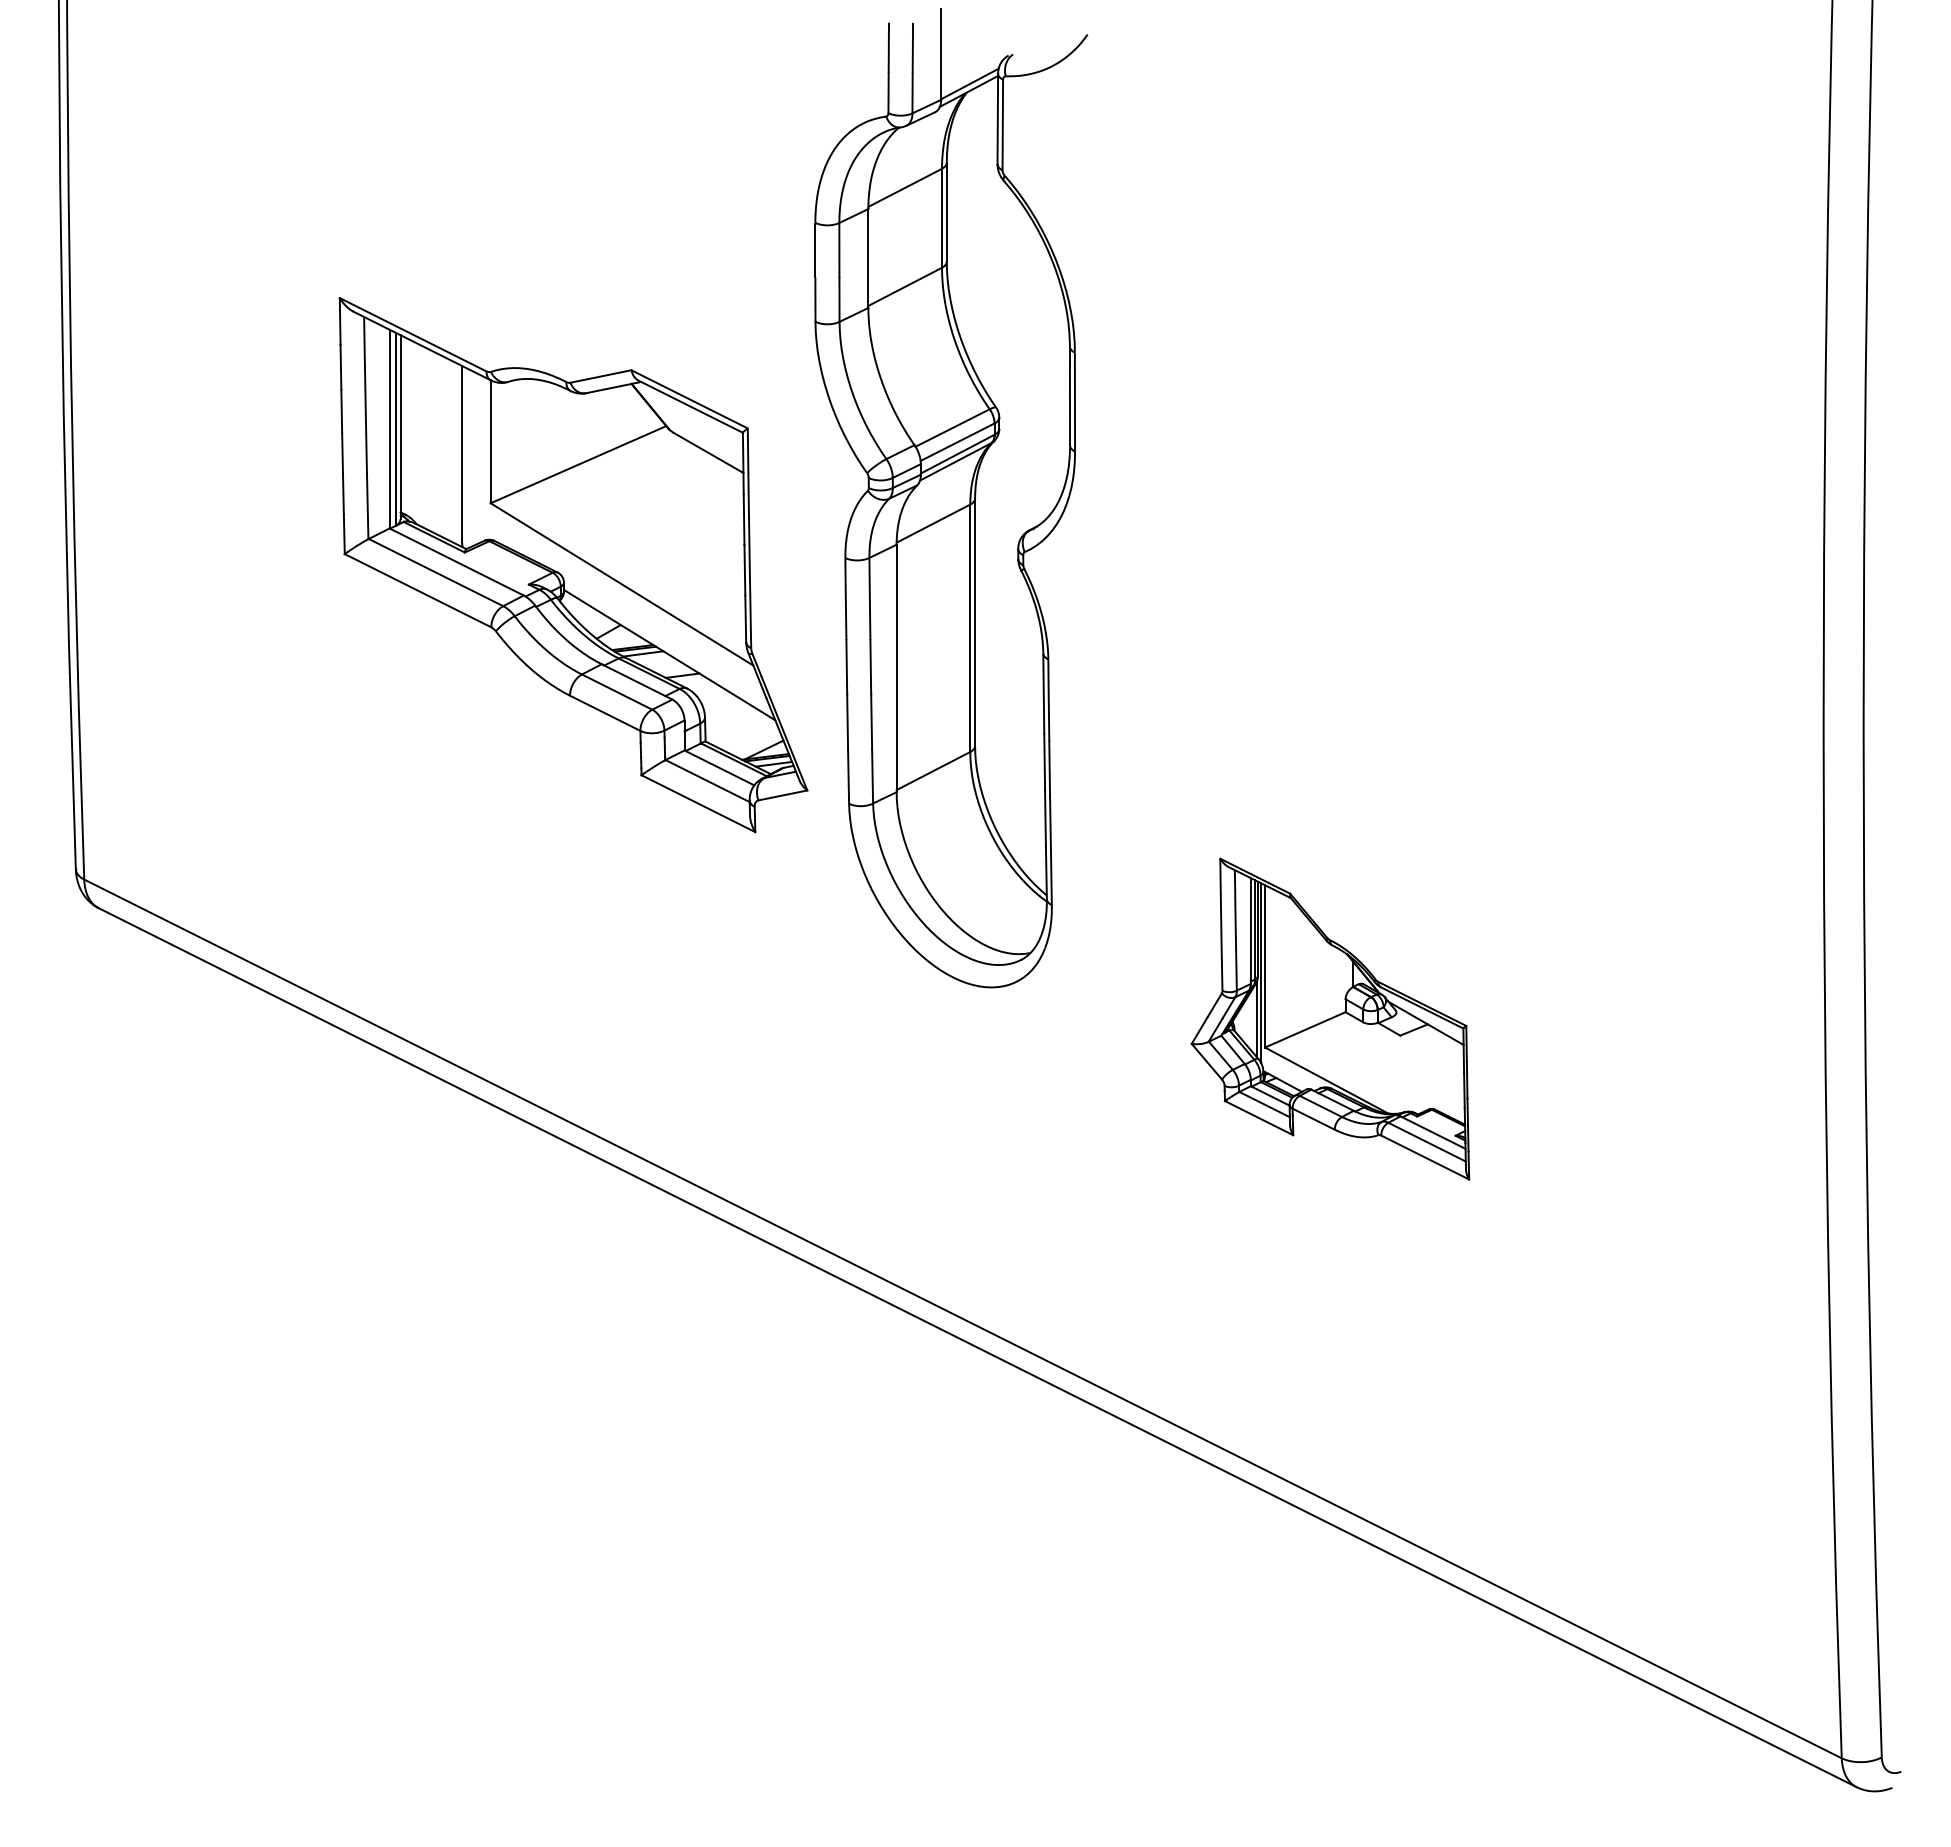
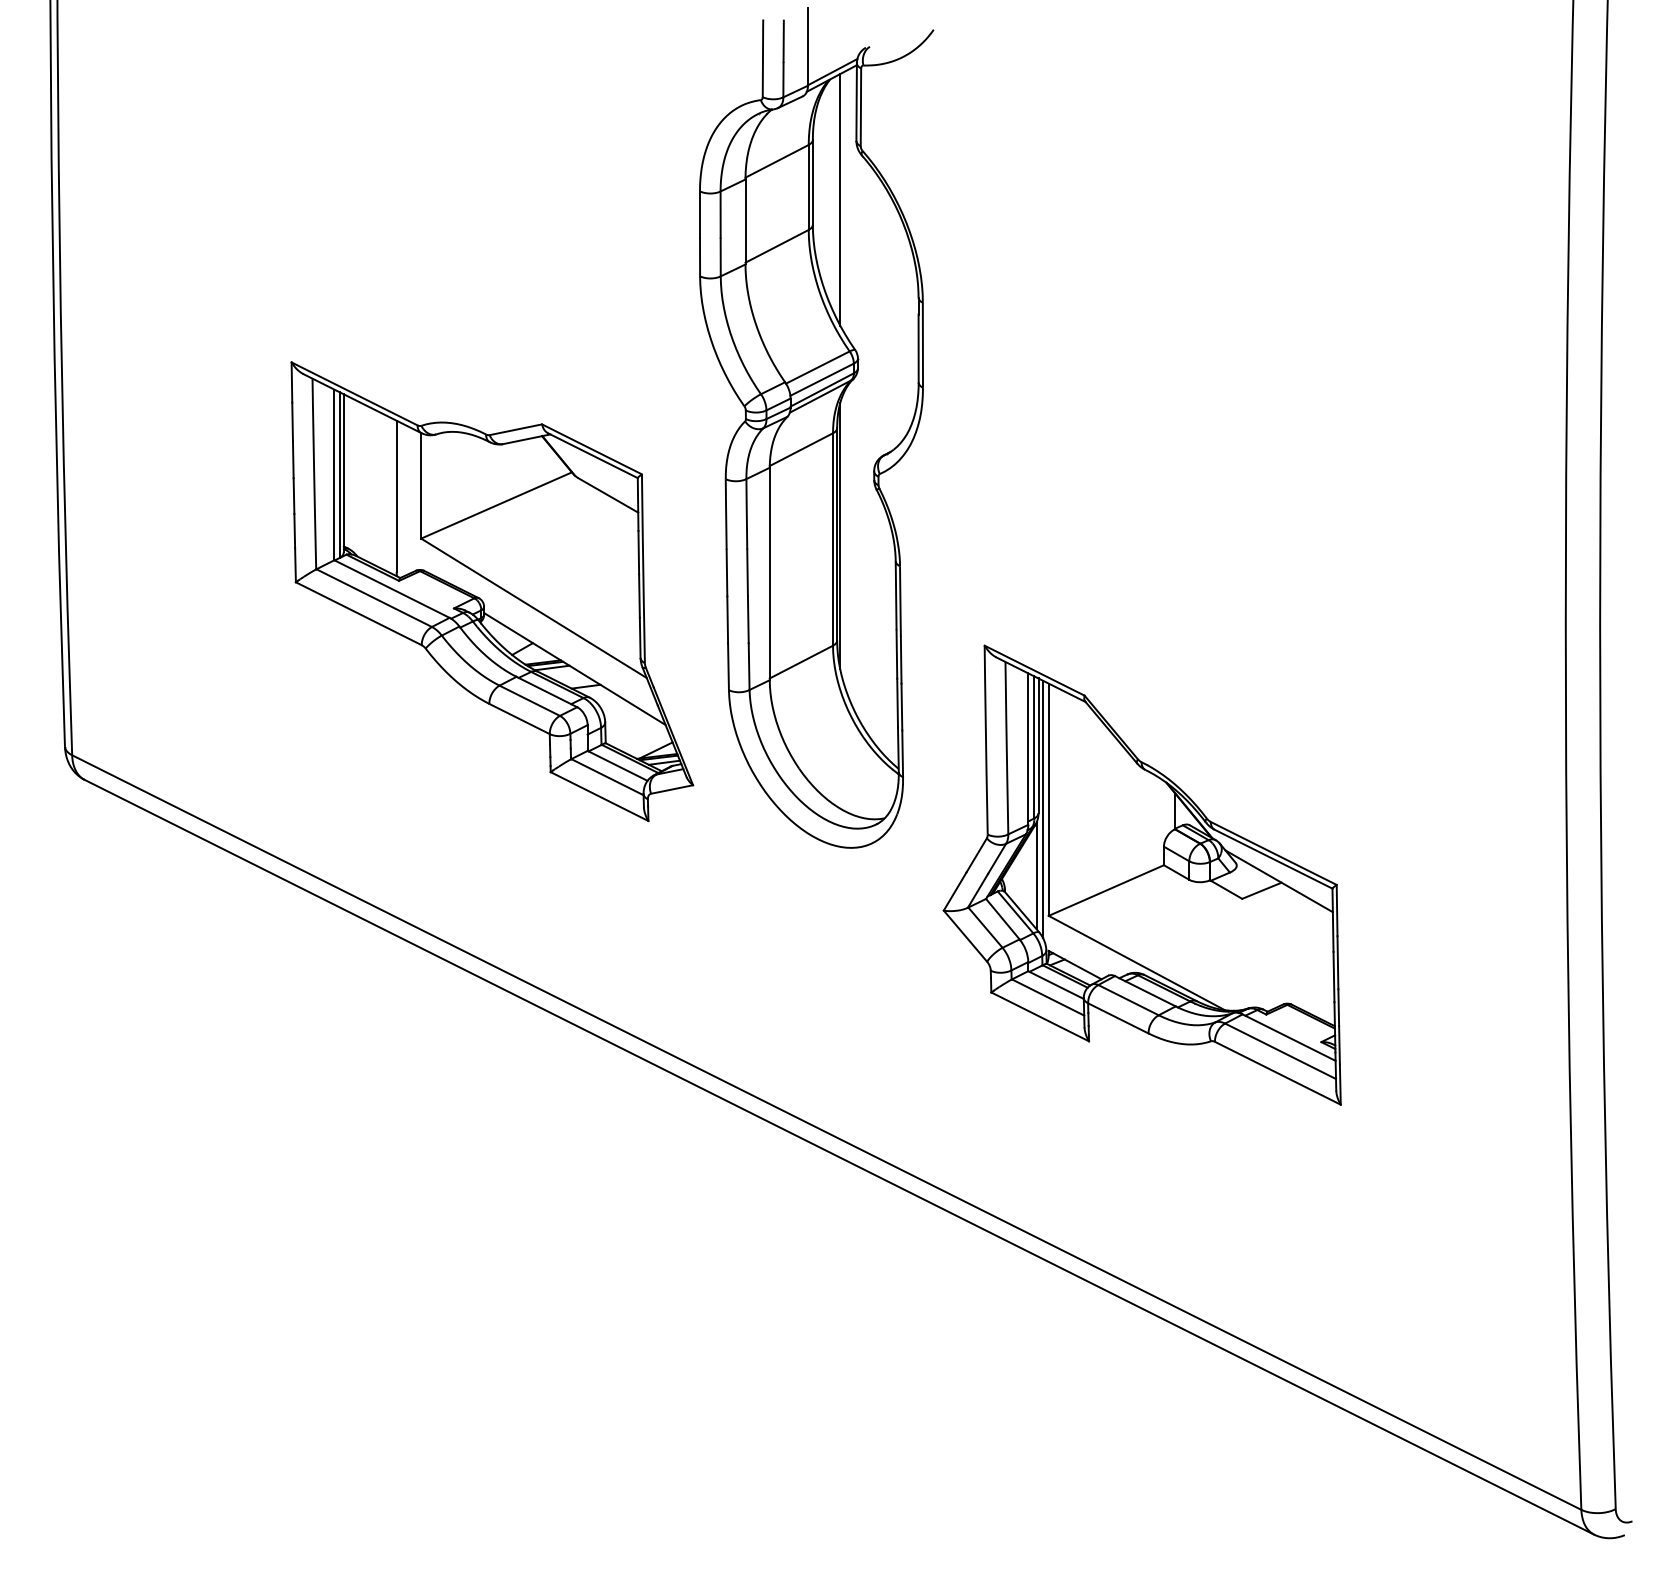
line: (978, 232) -> (840, 199), added
part: (573, 565) -> (492, 592), moved
line: (978, 624) -> (840, 536), added
part: (1330, 1018) -> (1142, 874), size x1.67

